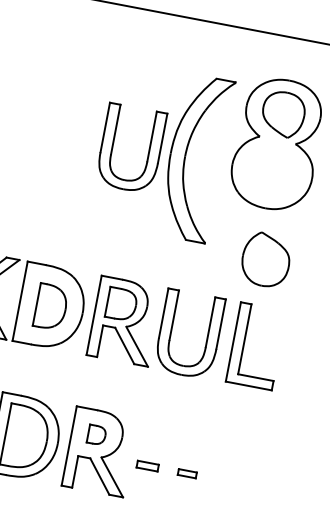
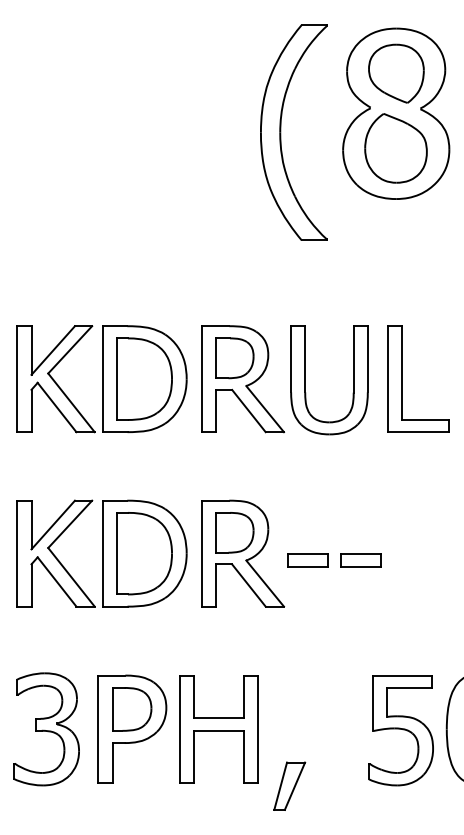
part: (113, 145) -> (184, 155), removed
part: (186, 156) -> (281, 132), moved
part: (265, 259) -> (395, 148), moved
part: (51, 306) -> (144, 378), size x1.43
part: (96, 434) -> (234, 532), size x1.67
part: (147, 466) -> (307, 560), size x1.43
part: (186, 473) -> (360, 560), size x1.67

